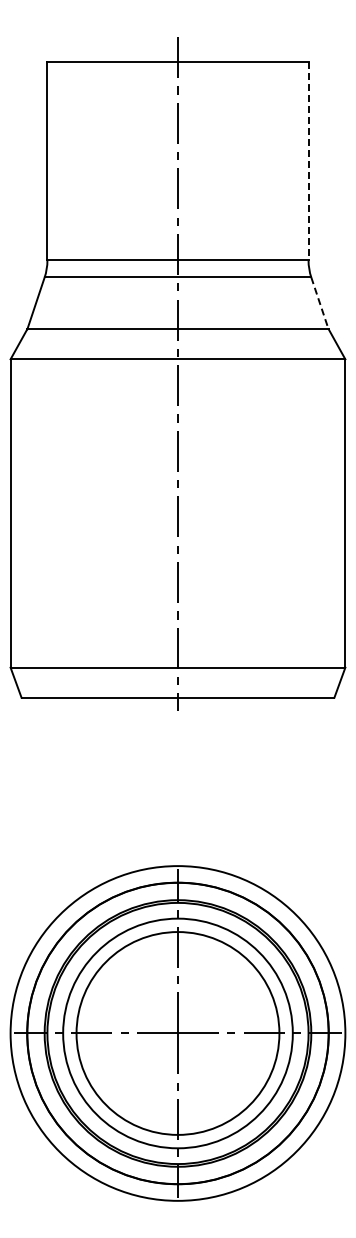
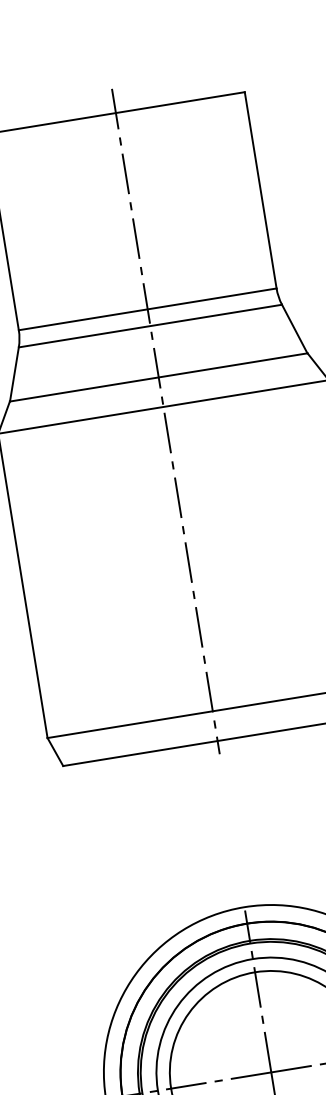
line: (308, 161) -> (260, 190), dashed -> solid
line: (320, 303) -> (295, 329), dashed -> solid

